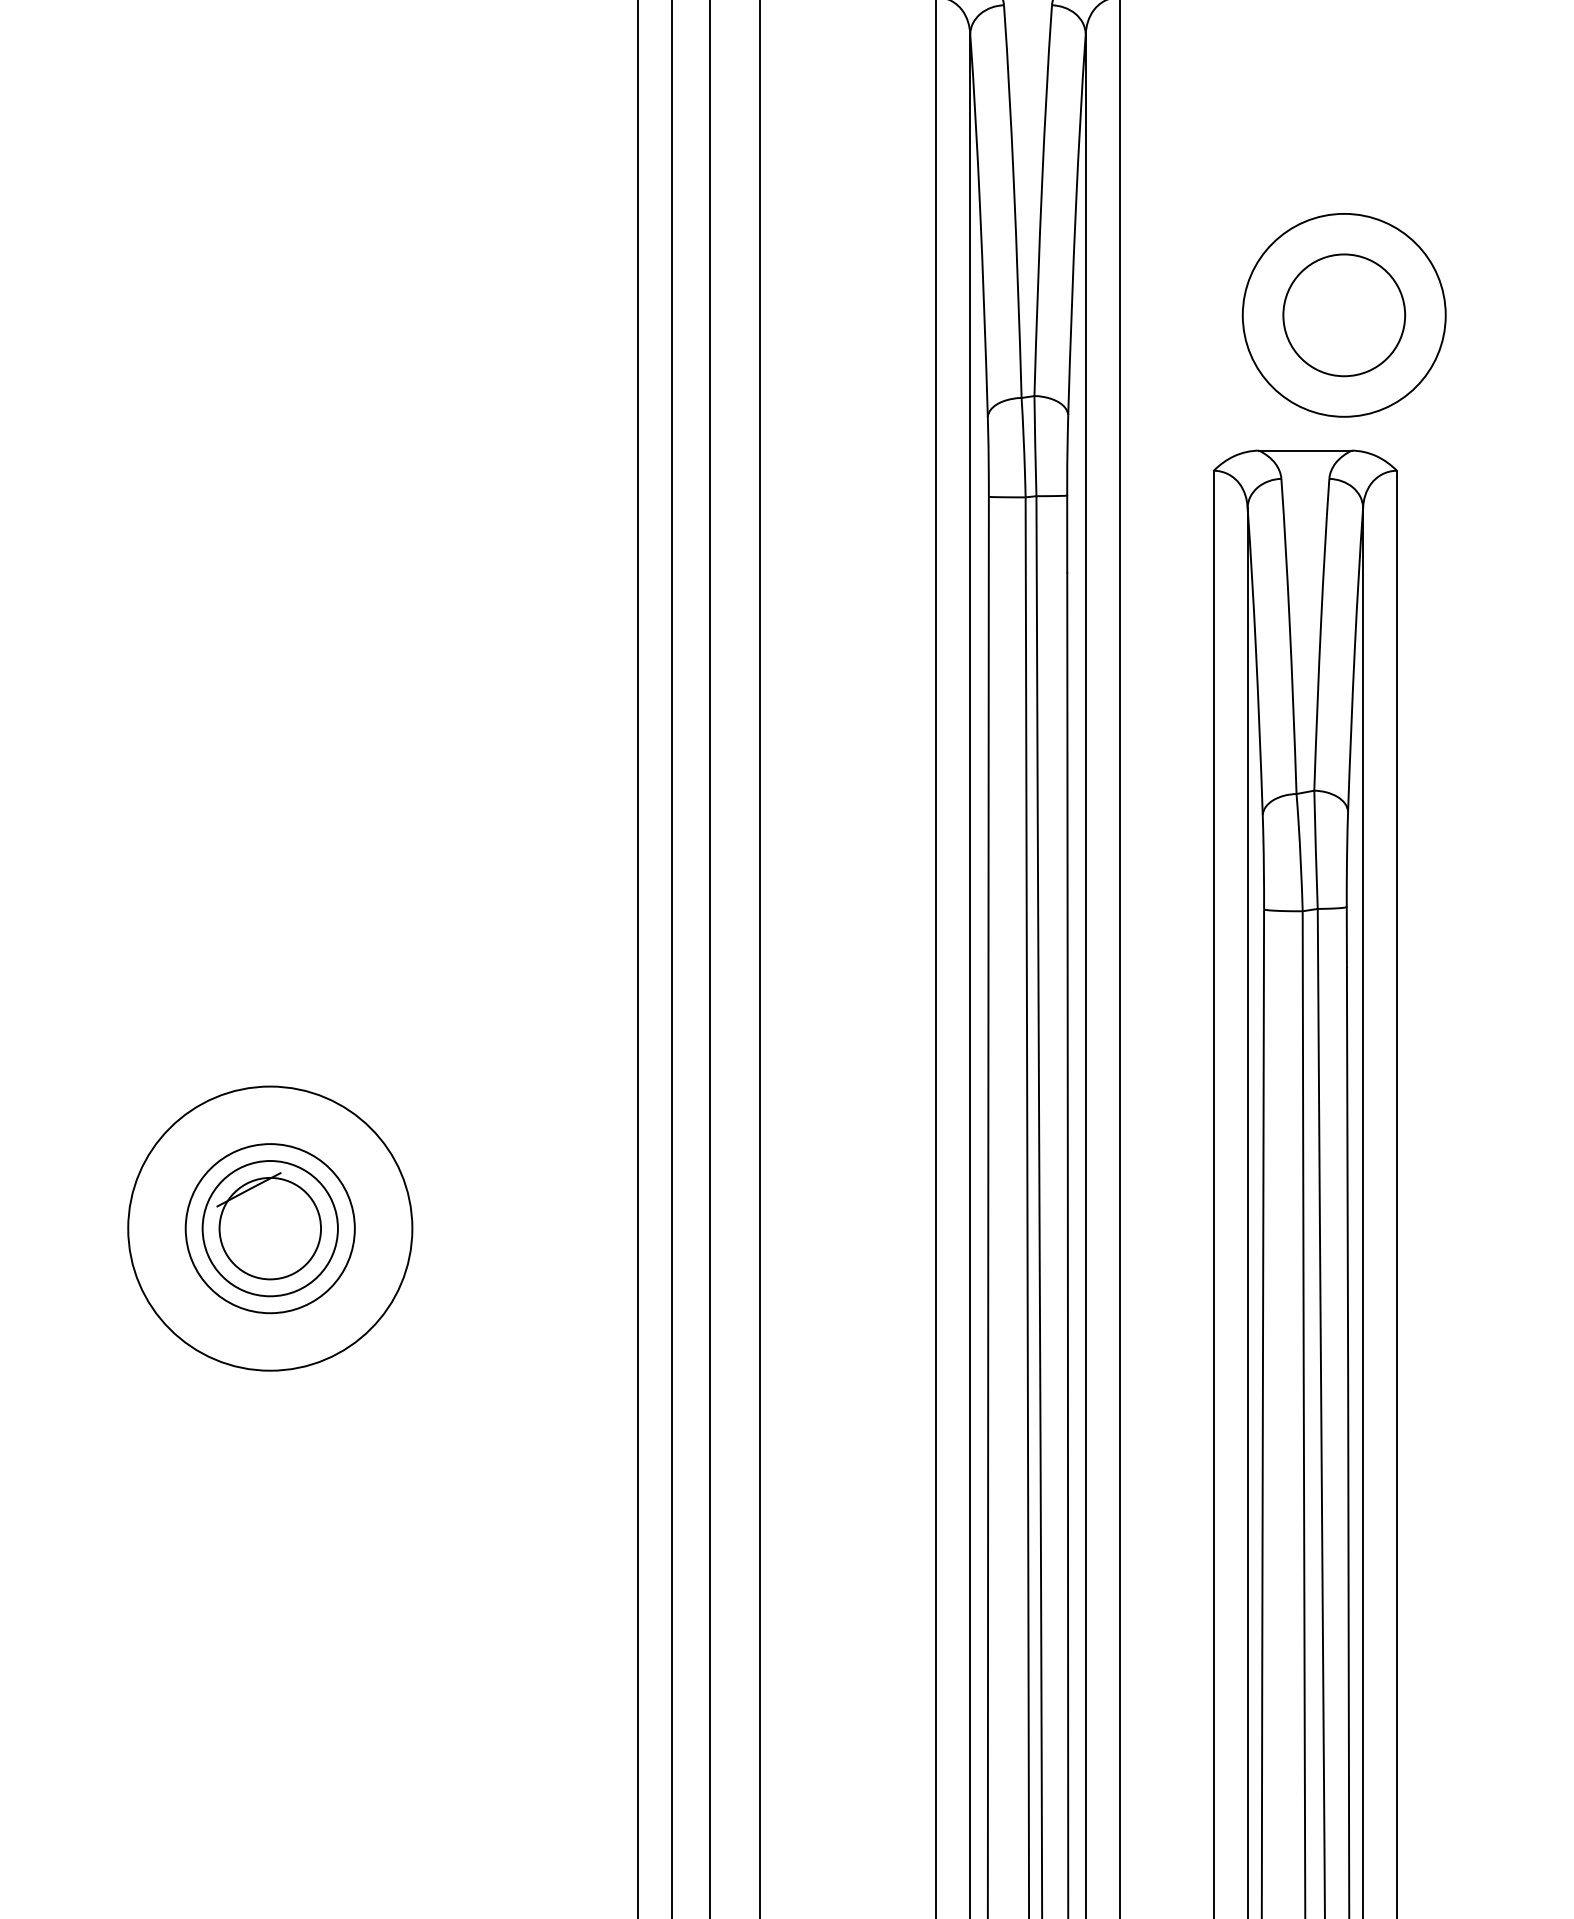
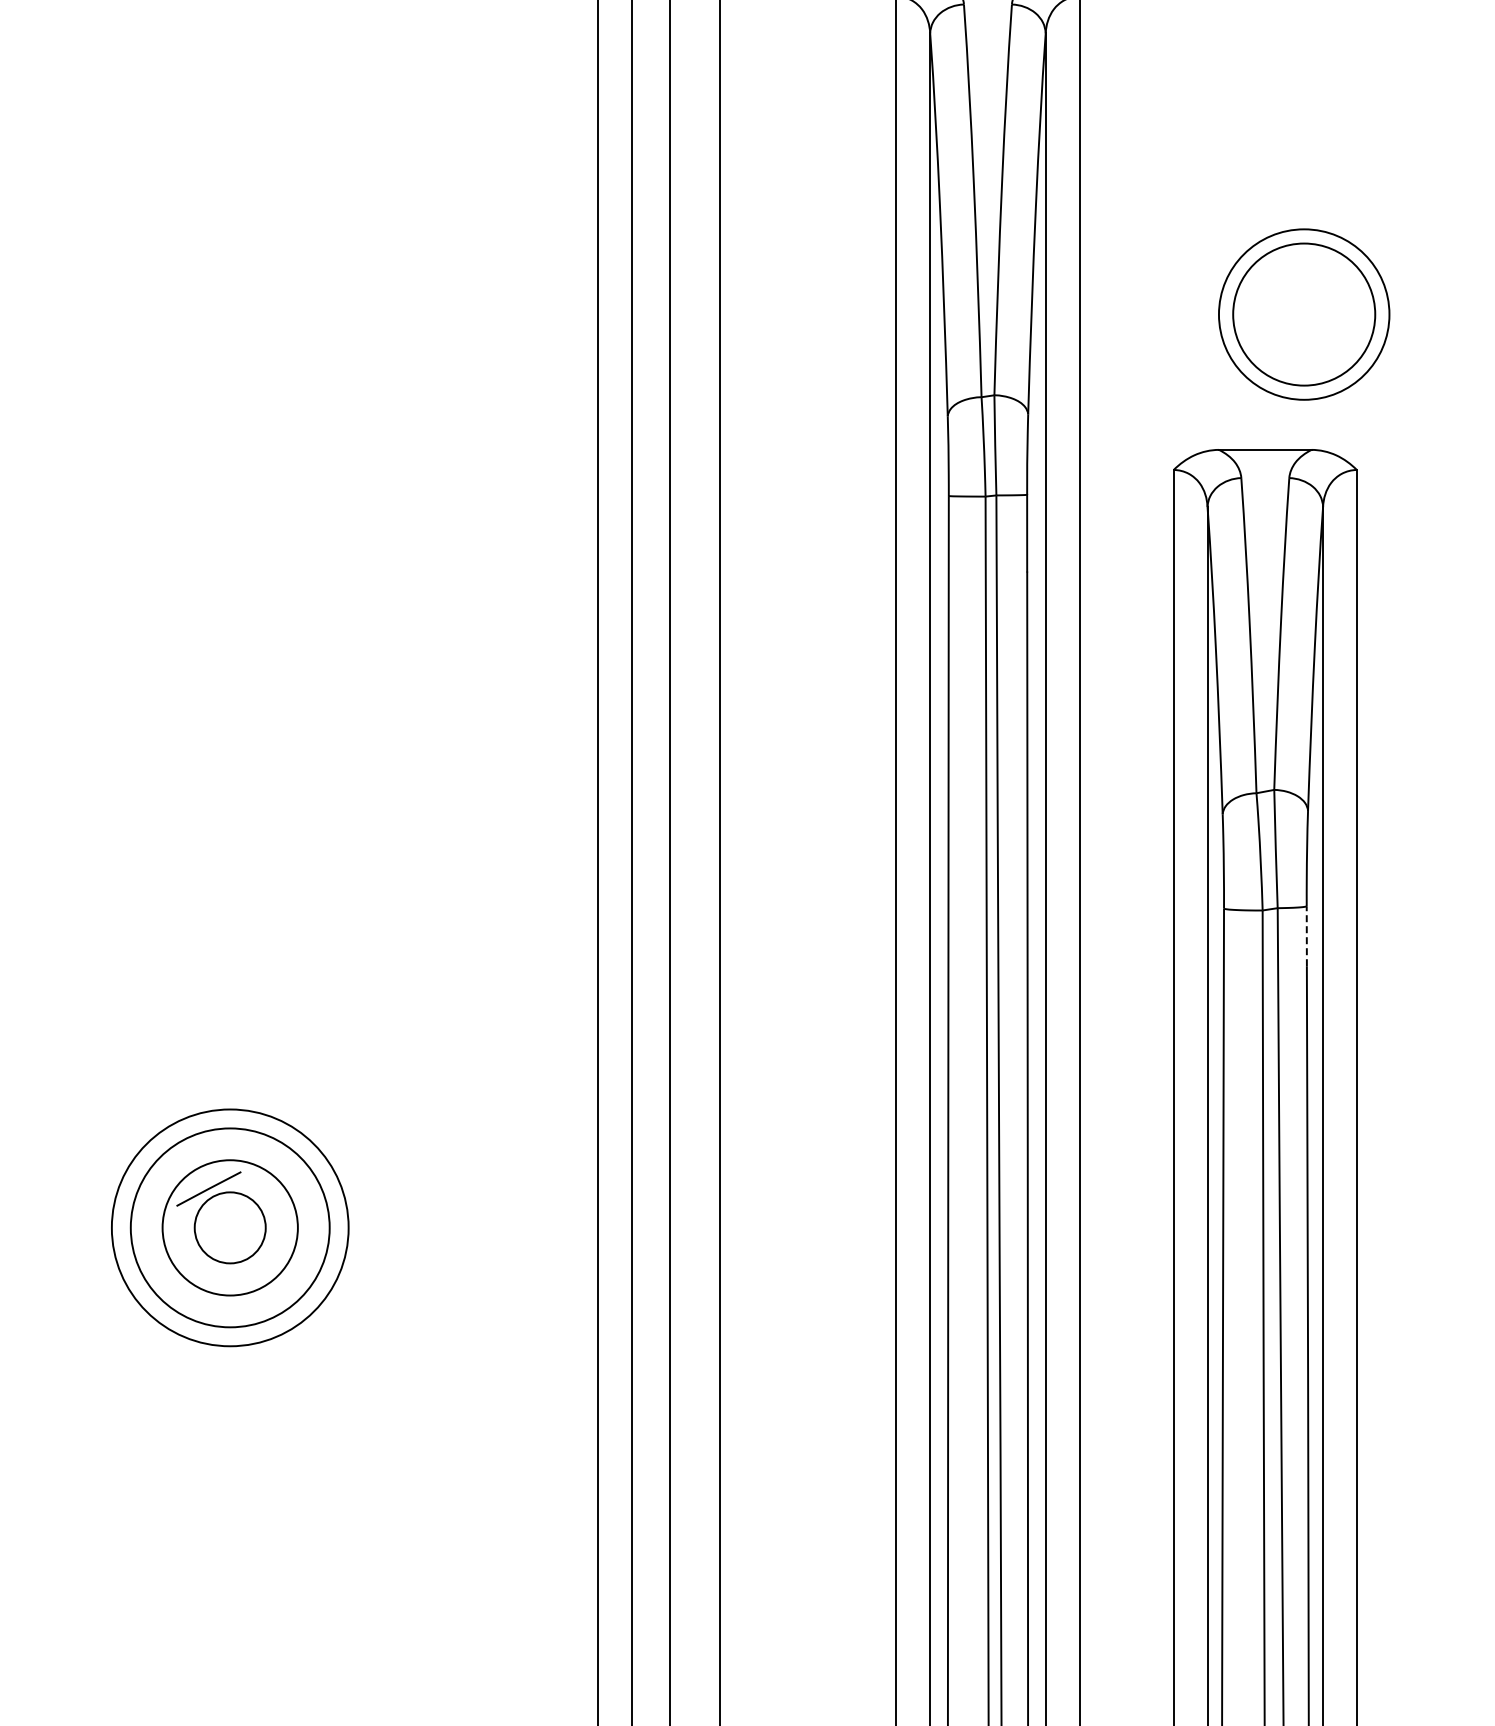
circle: (1343, 314) -> (1303, 313), size x0.7
circle: (1344, 315) -> (1304, 314), size x1.4
line: (1346, 937) -> (1306, 936), solid -> dashed
circle: (269, 1228) -> (229, 1227), size x1.4
circle: (270, 1228) -> (230, 1227), size x0.7
circle: (270, 1228) -> (230, 1227), size x0.7

